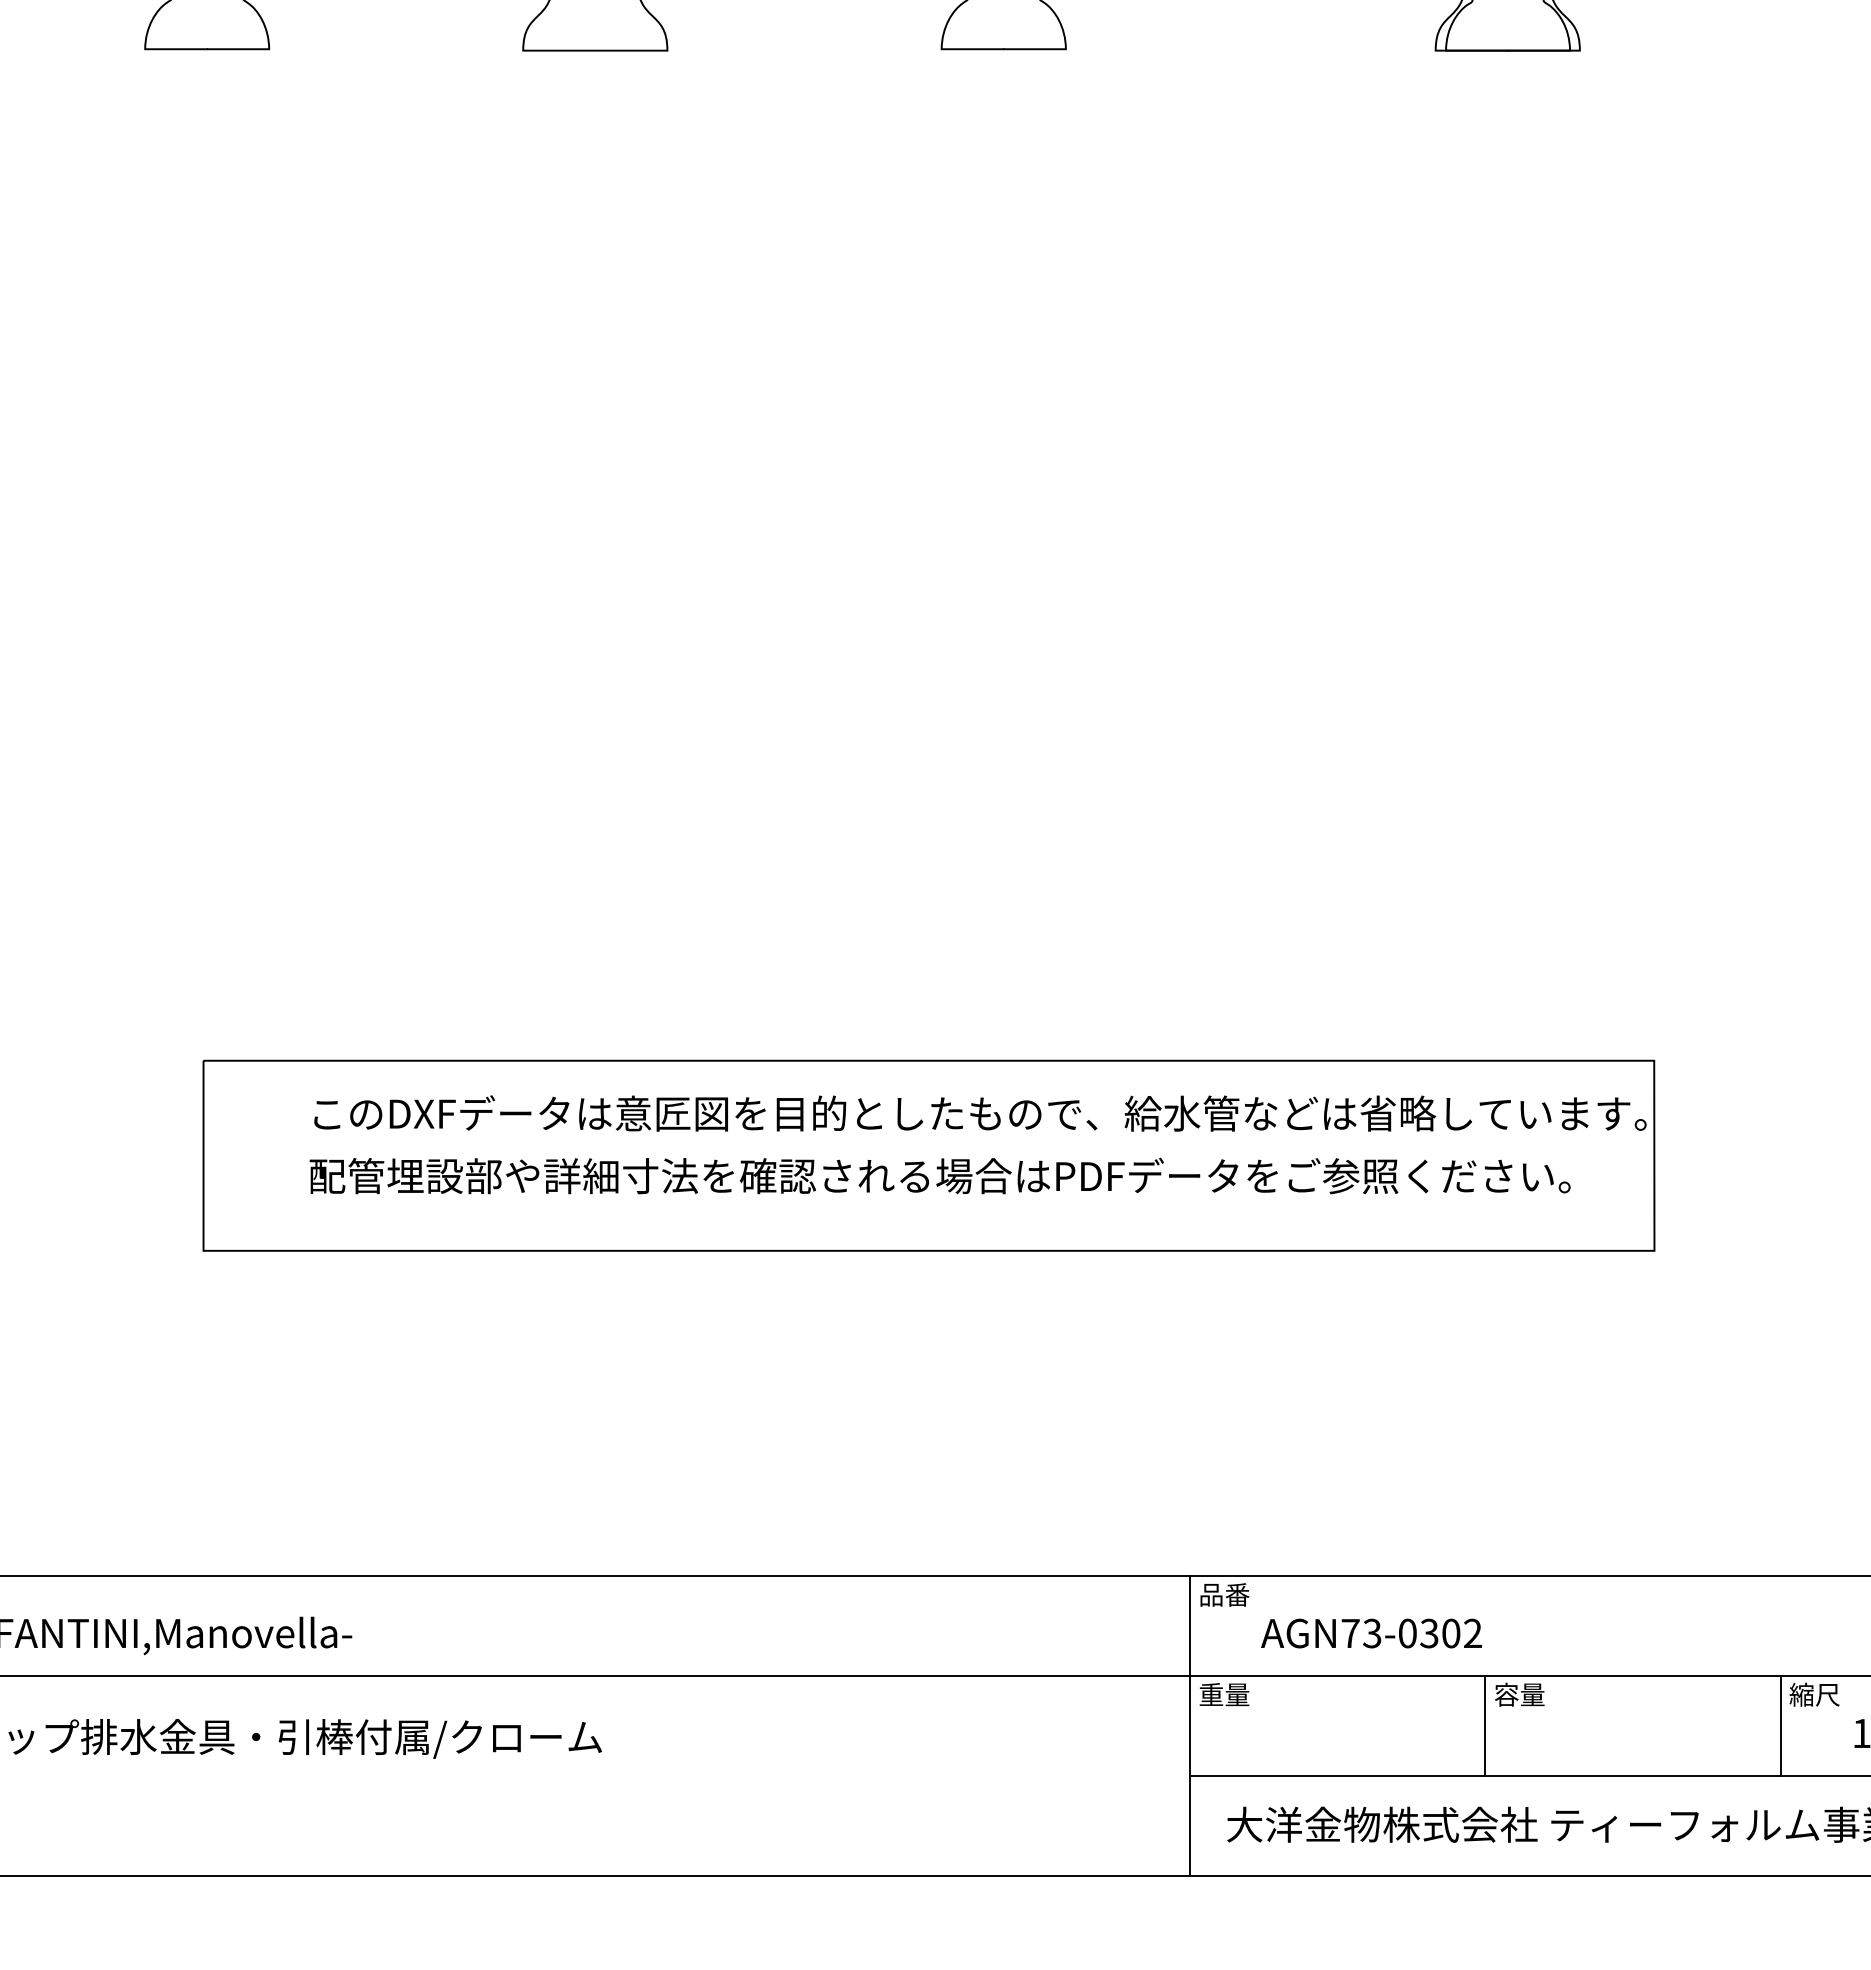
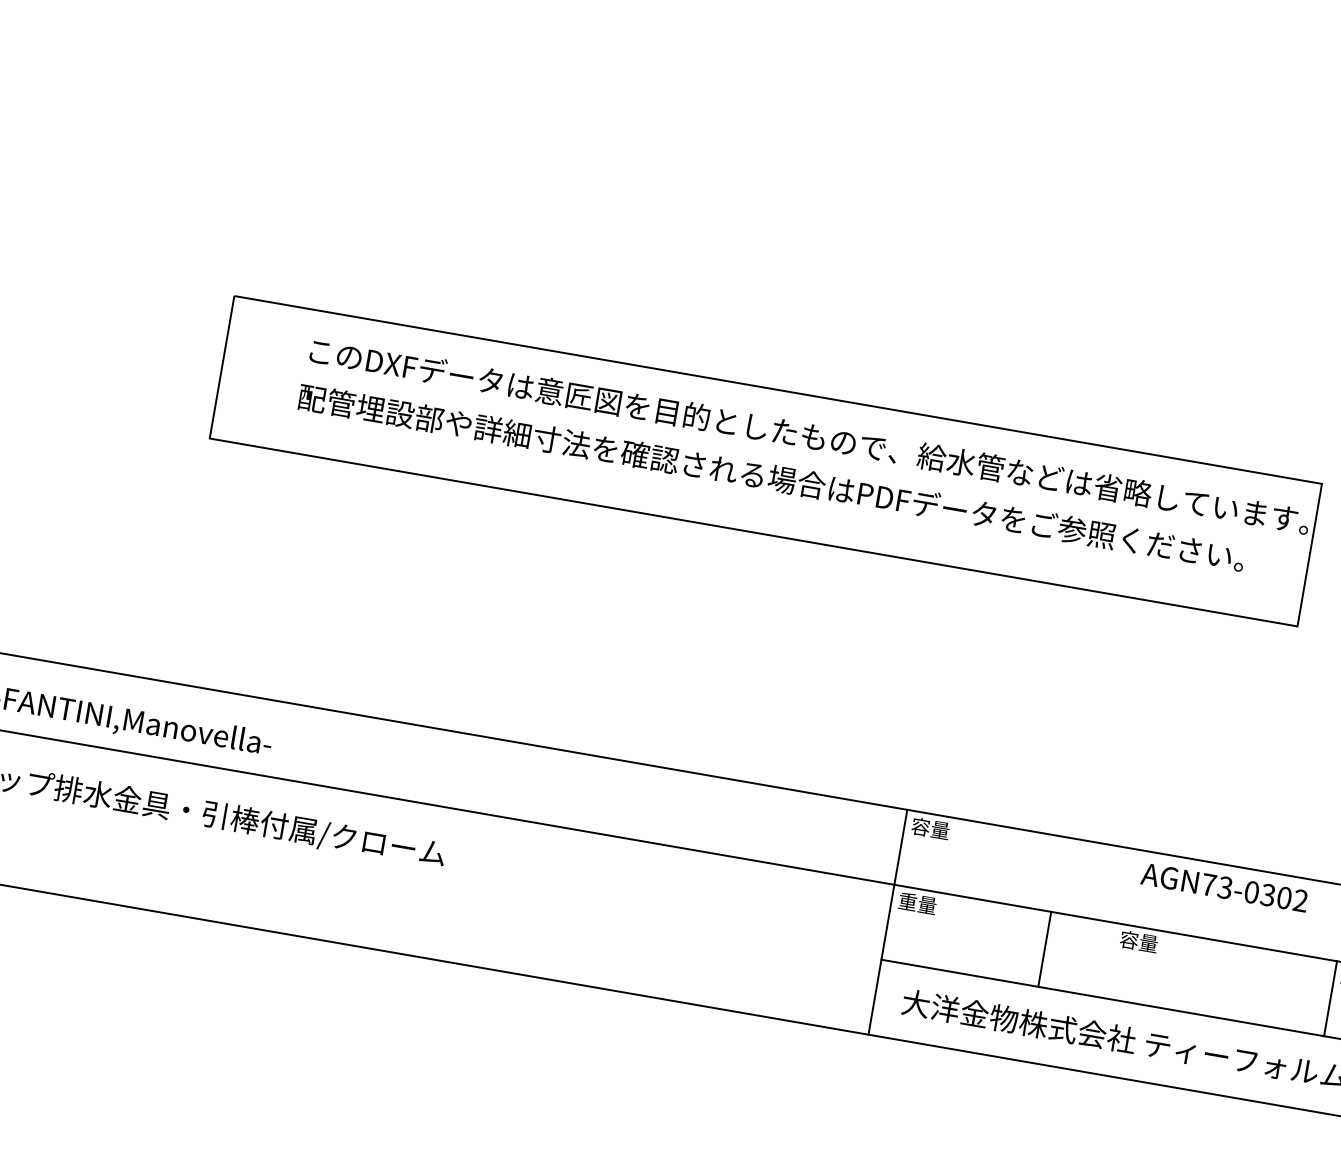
text: (1224, 1594) -> (930, 828), 品番 -> 容量
text: (1371, 1633) -> (1224, 887), moved
line: (1485, 1725) -> (1044, 949), moved

